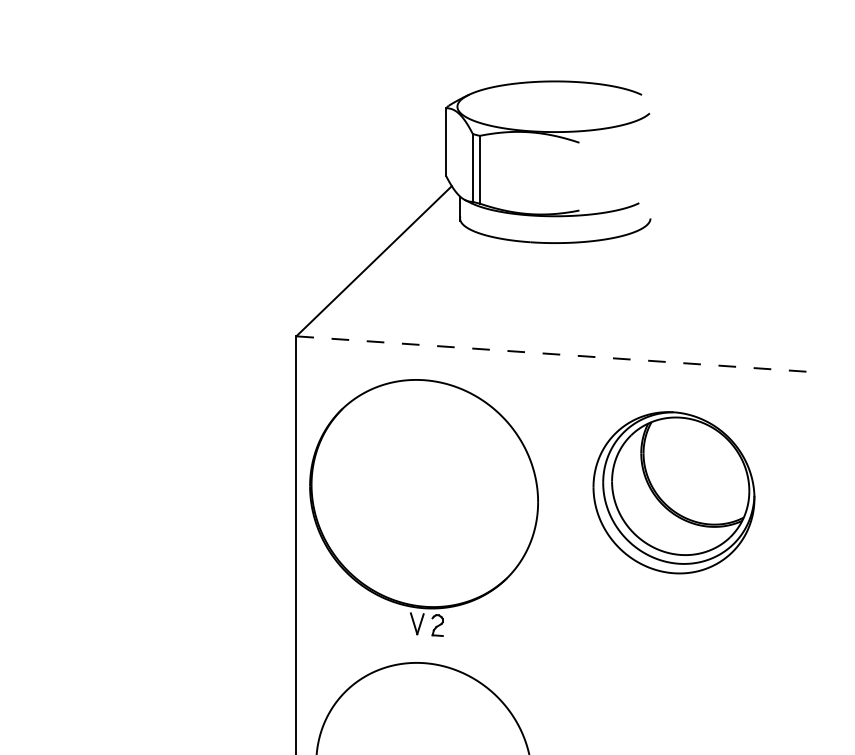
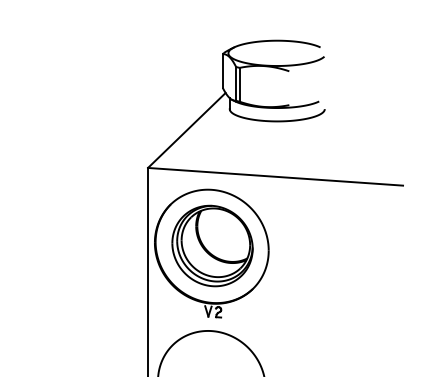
line: (551, 353) -> (275, 176), dashed -> solid
part: (673, 491) -> (212, 245), moved

